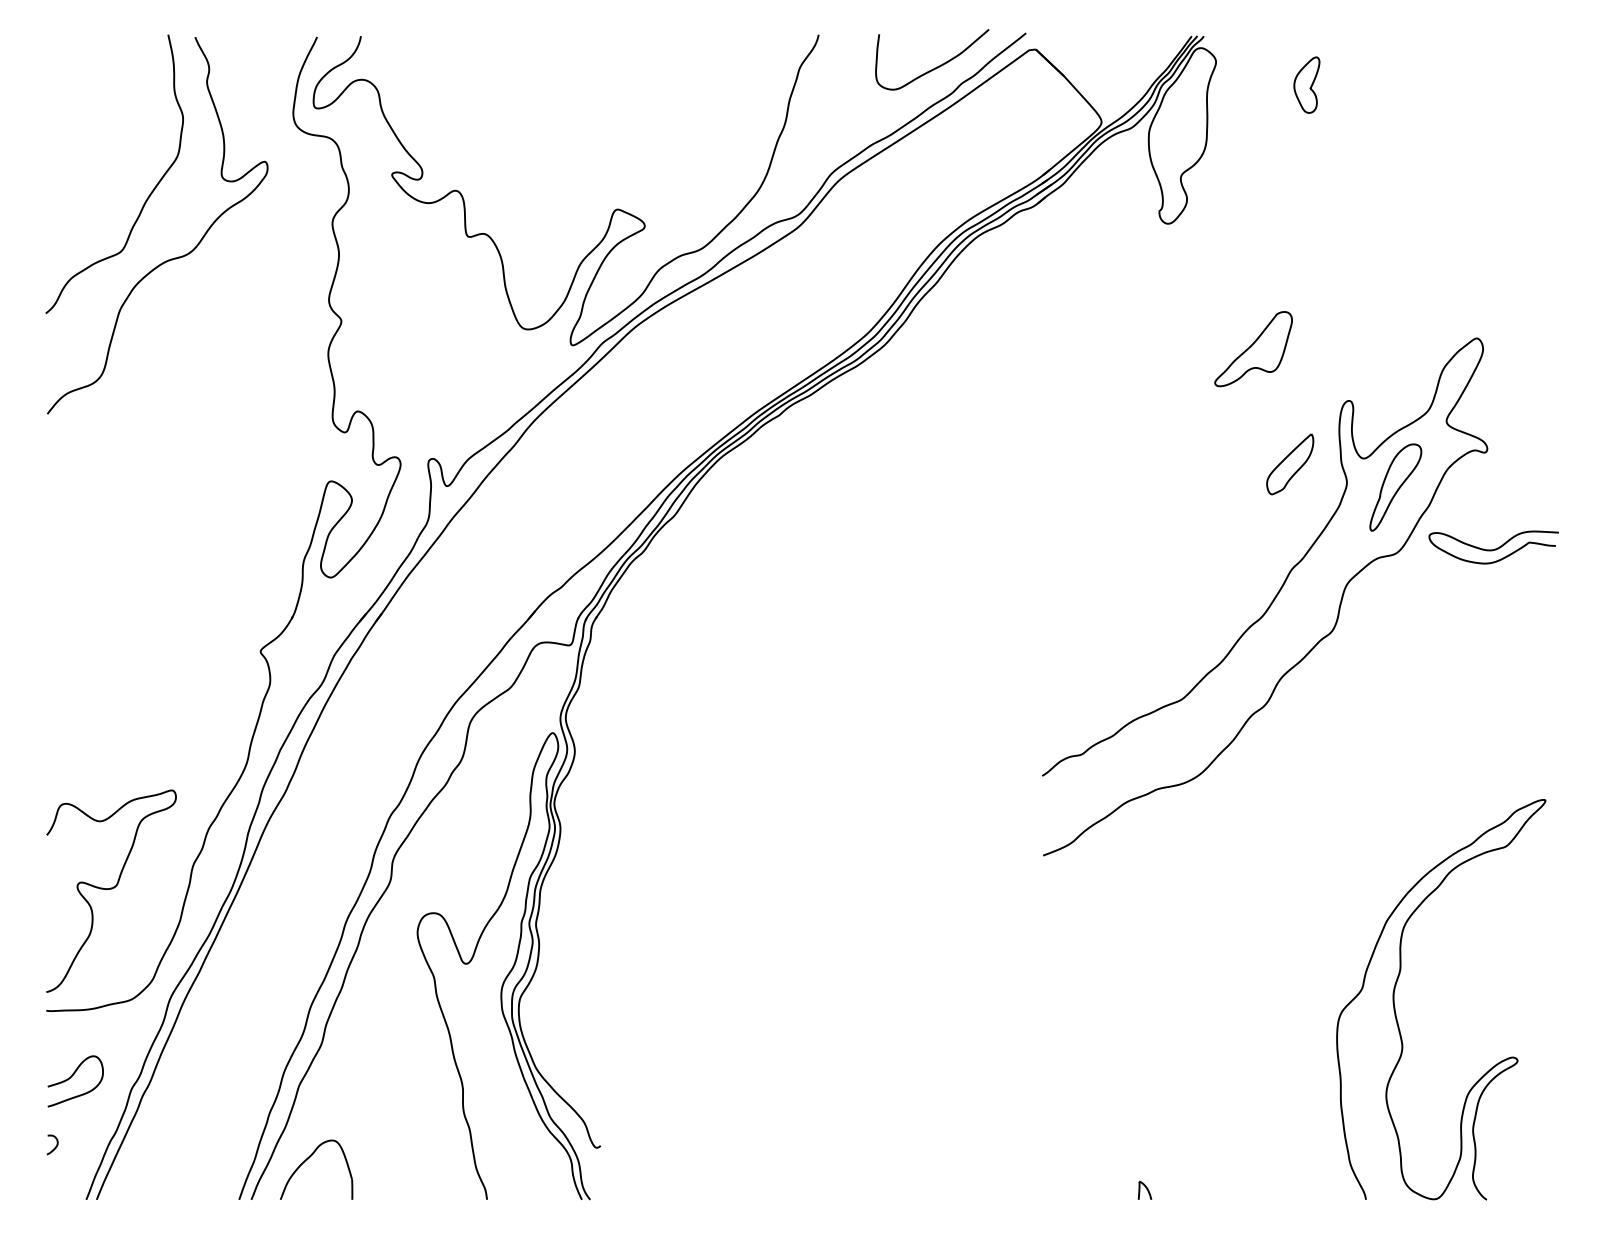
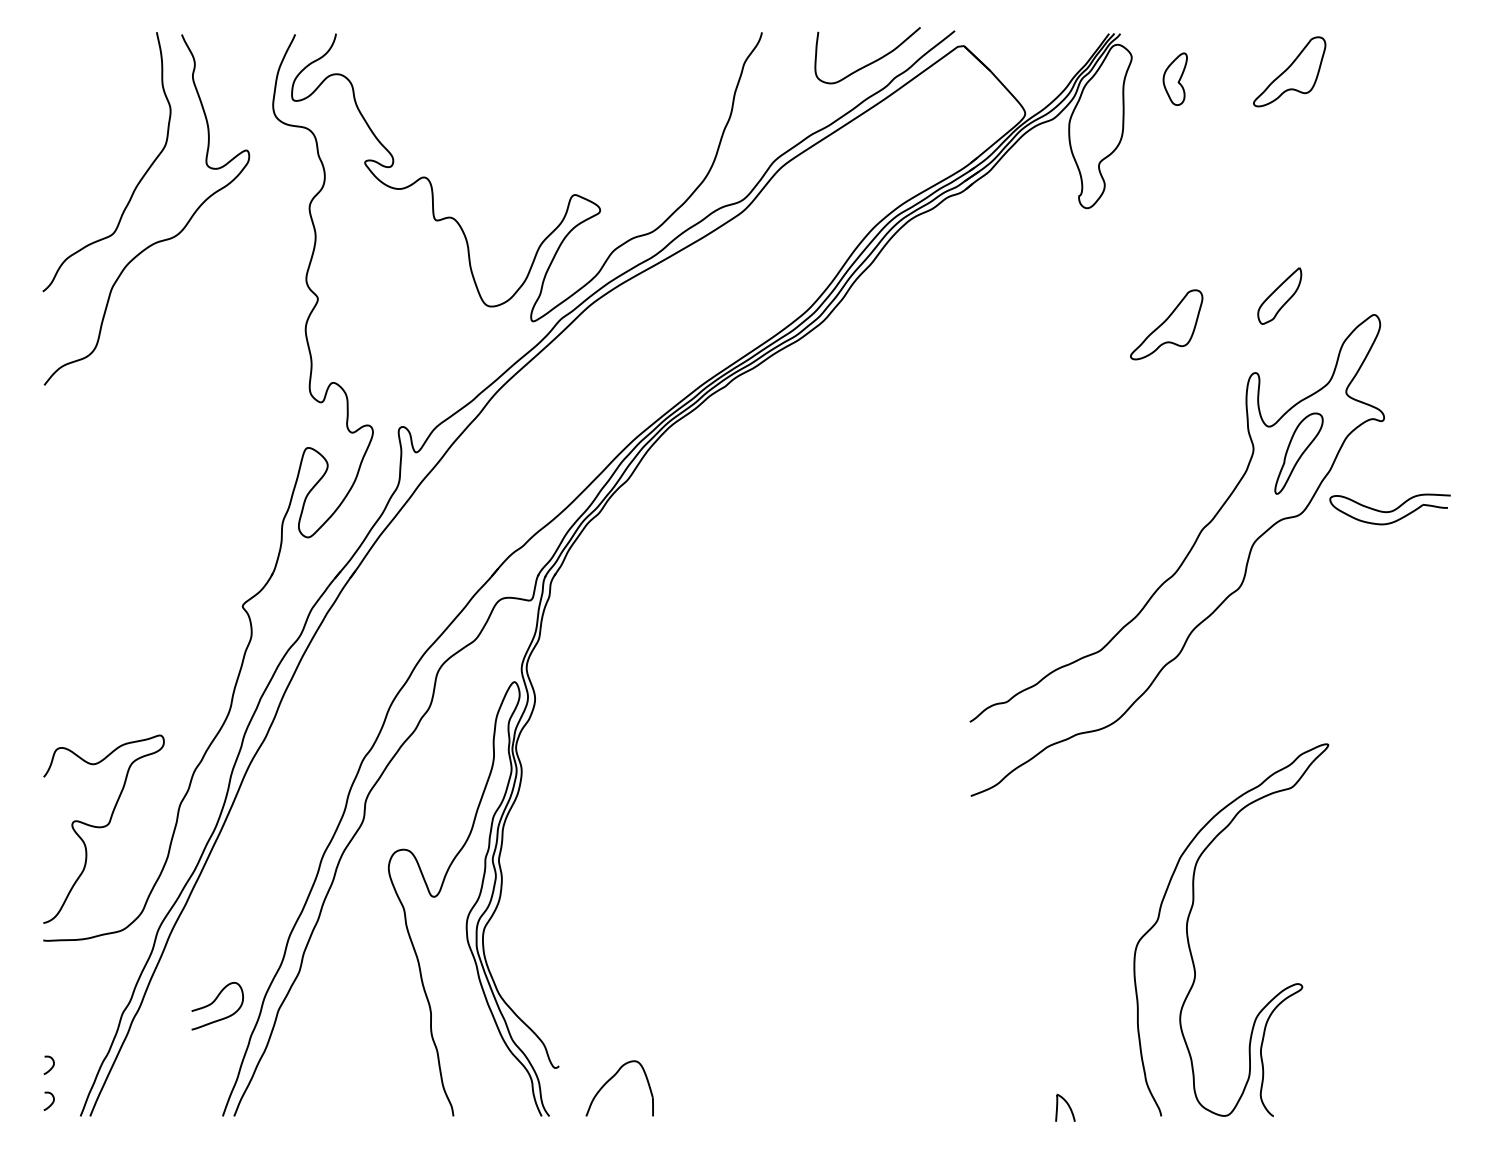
part: (1385, 76) -> (1289, 71), added
part: (1306, 84) -> (1174, 78), moved
part: (1289, 463) -> (1279, 295), moved
curve: (1395, 1004) -> (1188, 934), moved
curve: (72, 1077) -> (214, 1002), moved
part: (307, 1160) -> (611, 1079), moved
curve: (55, 1184) -> (51, 1102), added
part: (1144, 1190) -> (1065, 1107), size x1.6

